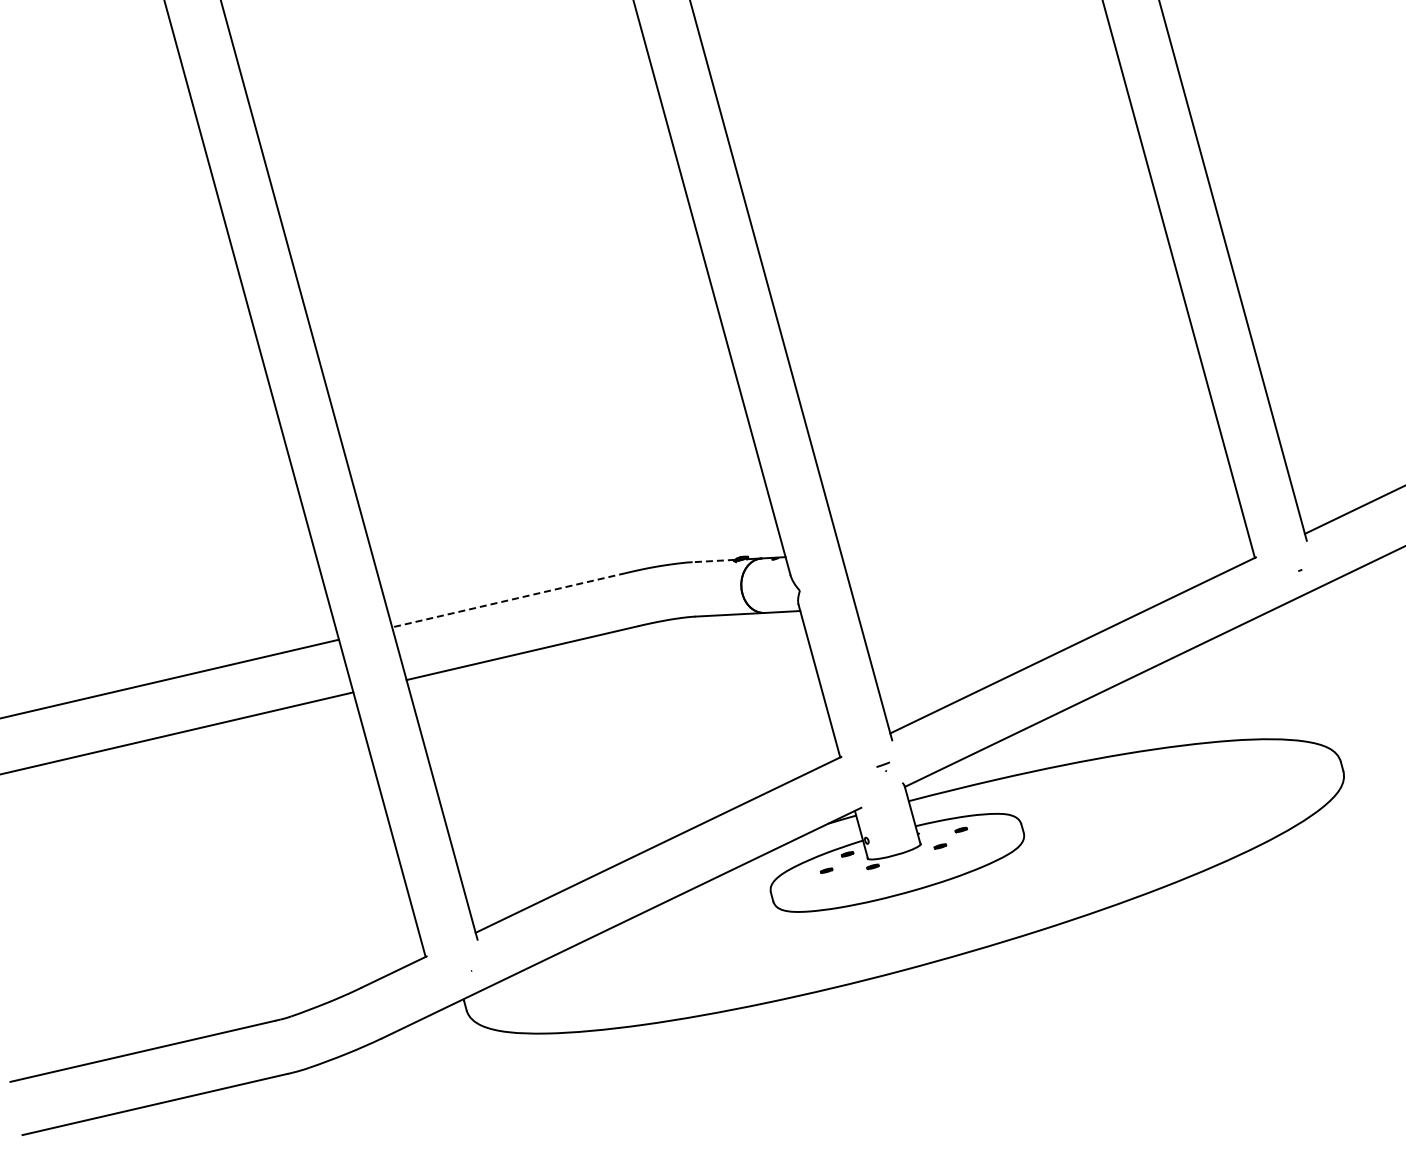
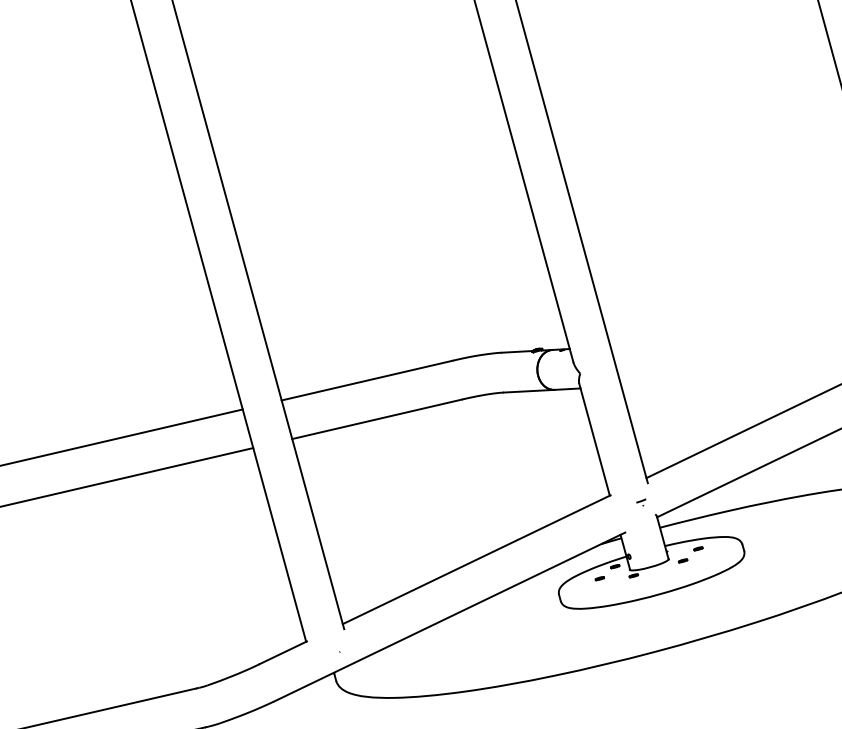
line: (713, 561) -> (516, 352), dashed -> solid
line: (508, 600) -> (366, 380), dashed -> solid

